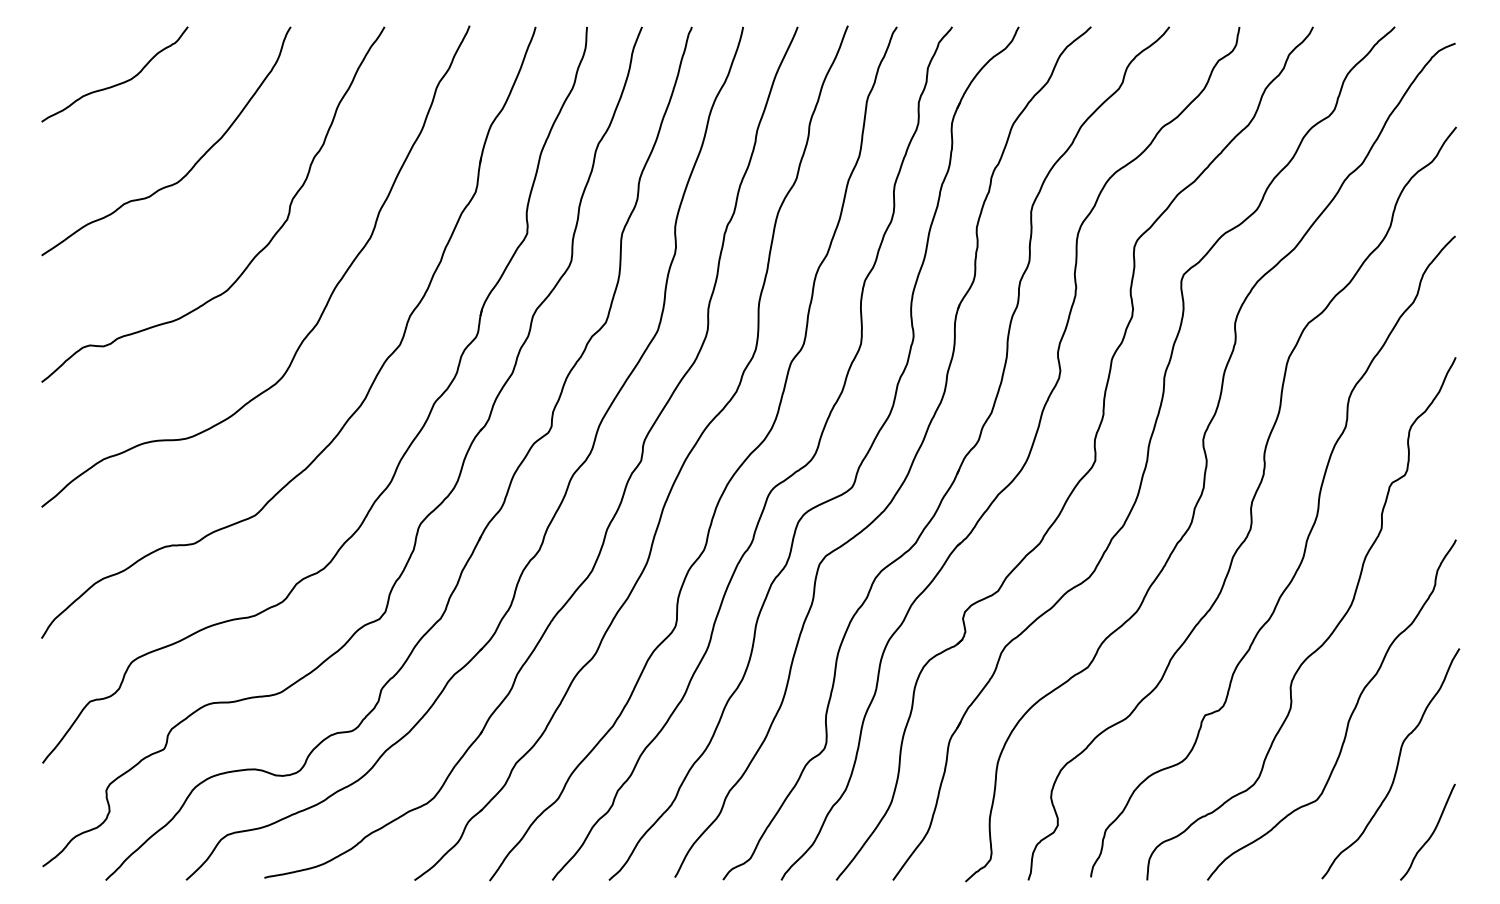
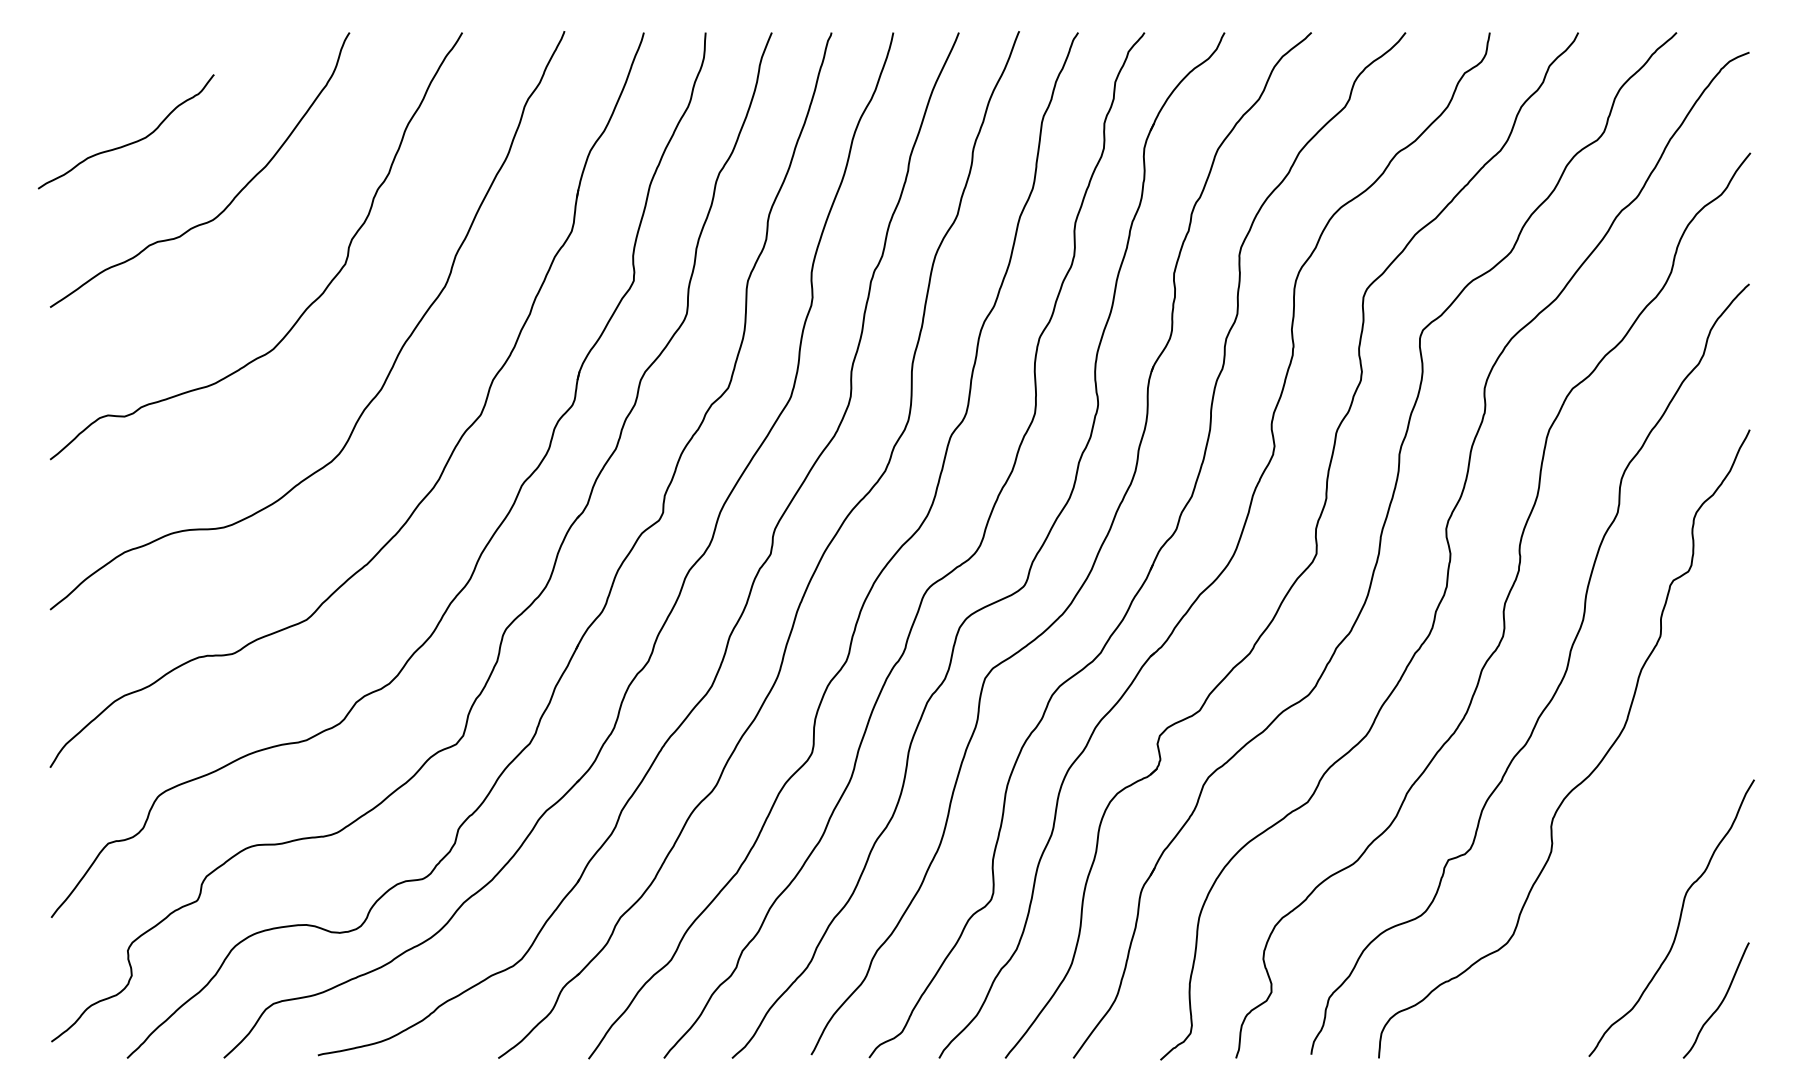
curve: (117, 83) -> (129, 142), moved
curve: (1349, 716) -> (1622, 861), removed

